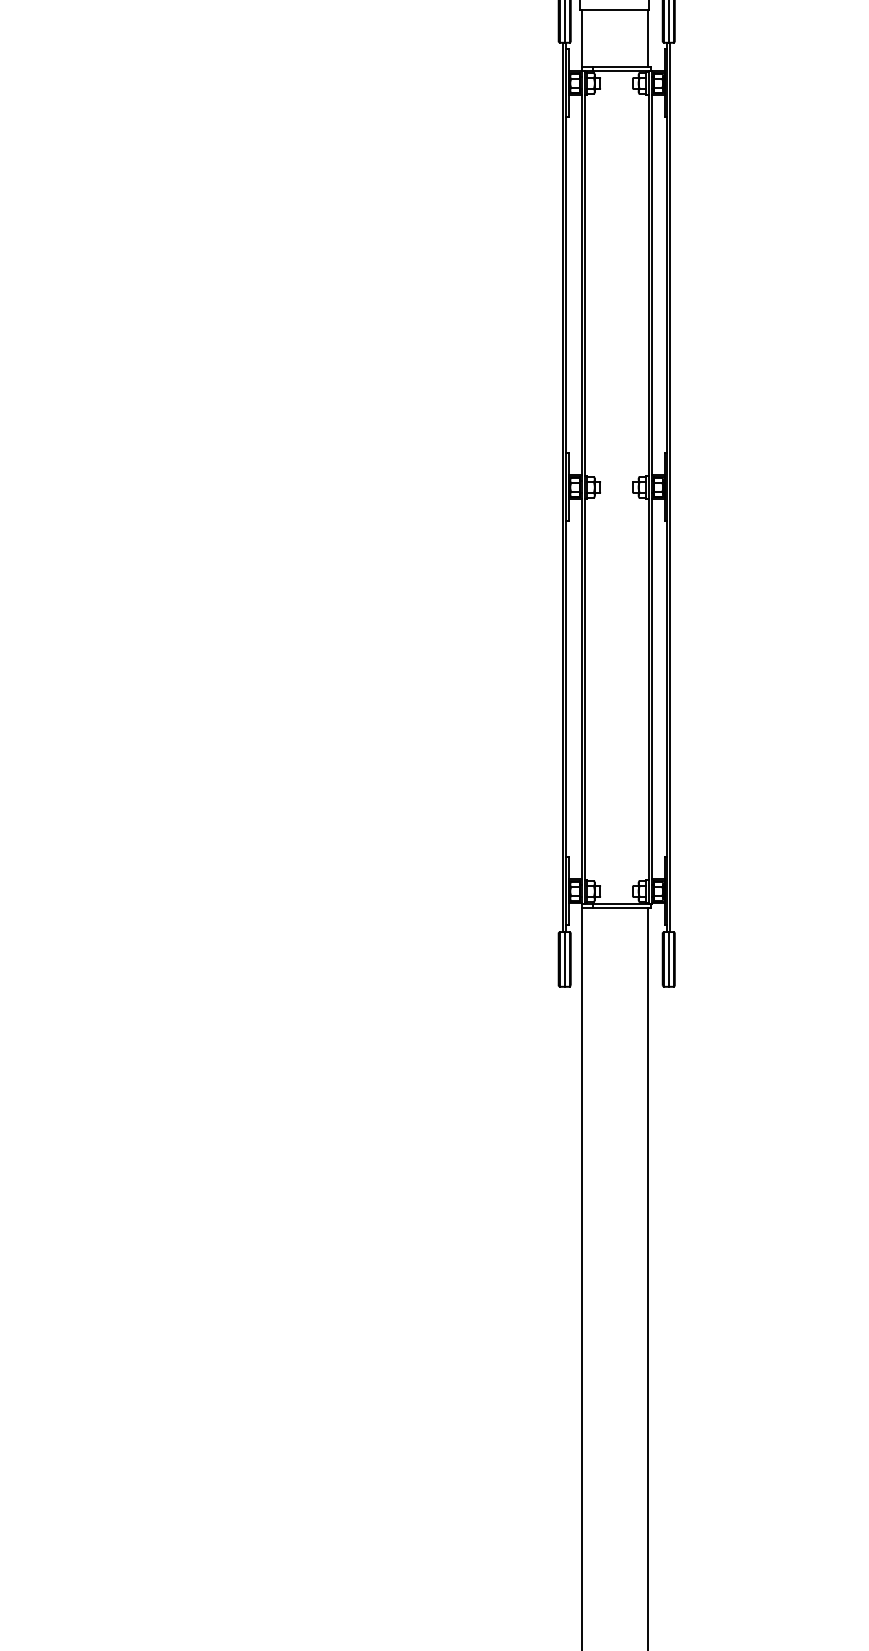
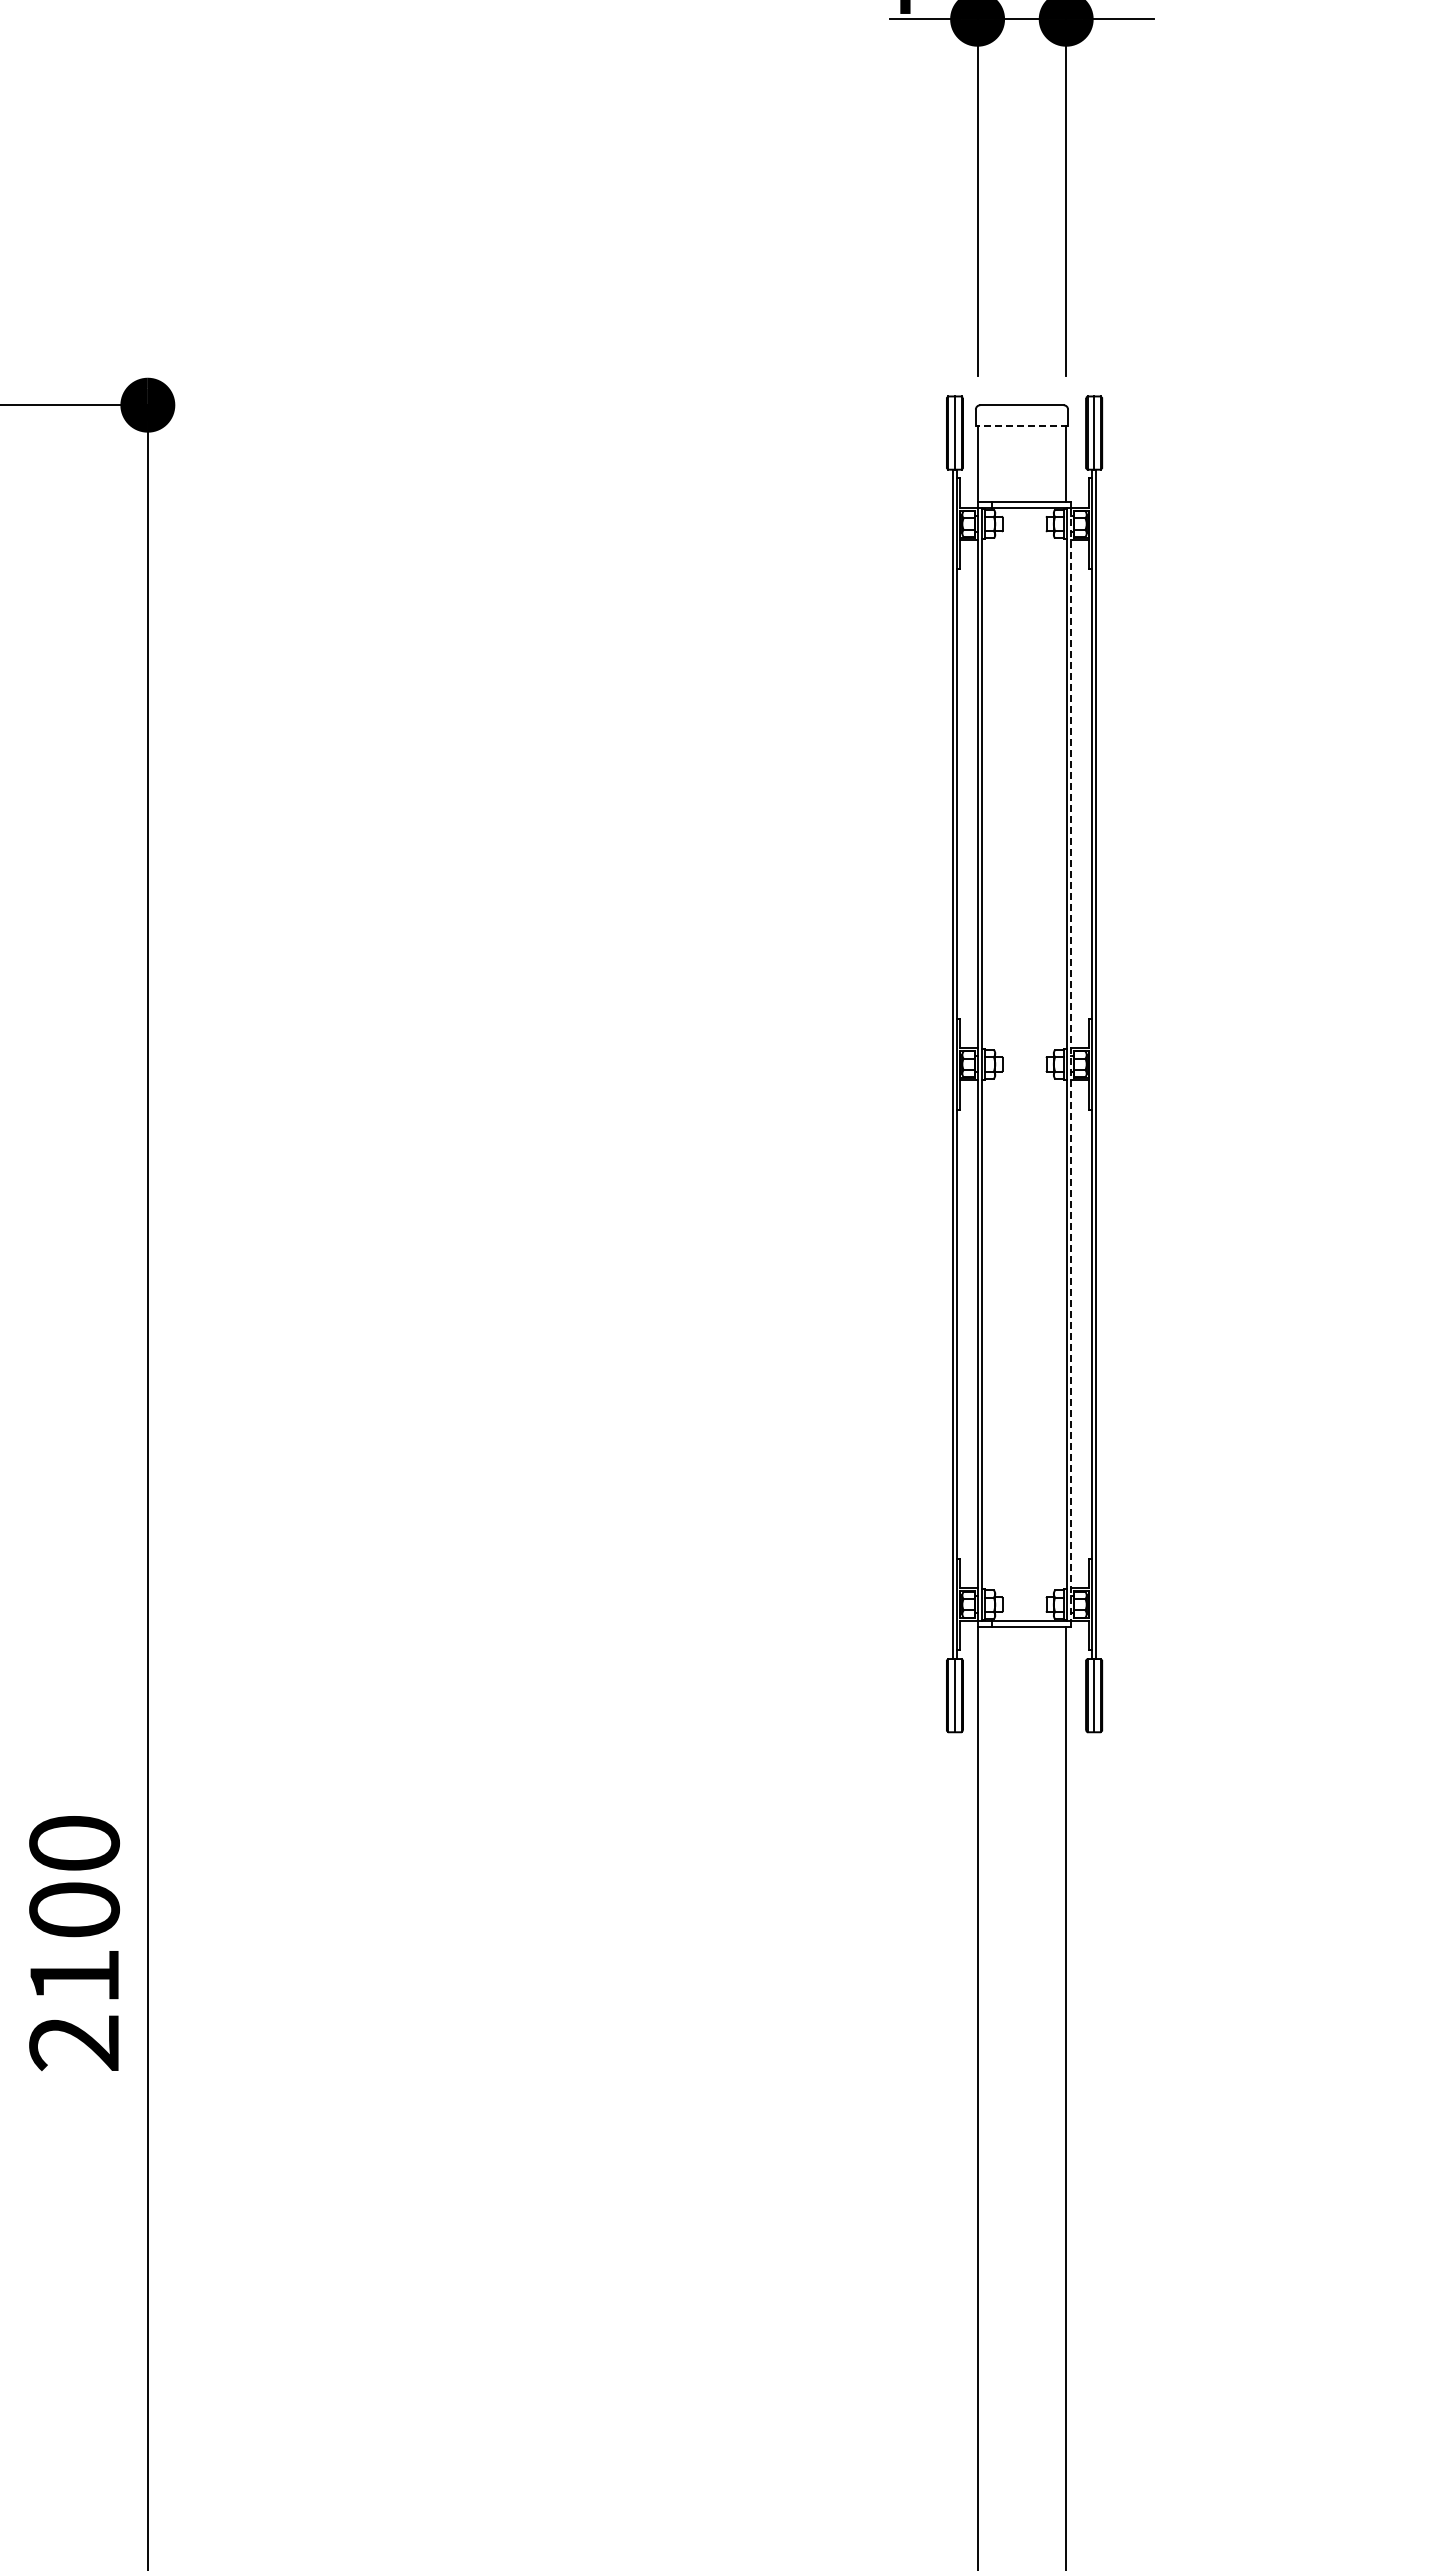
line: (614, 9) -> (1021, 425), solid -> dashed
line: (651, 487) -> (1071, 1064), solid -> dashed

